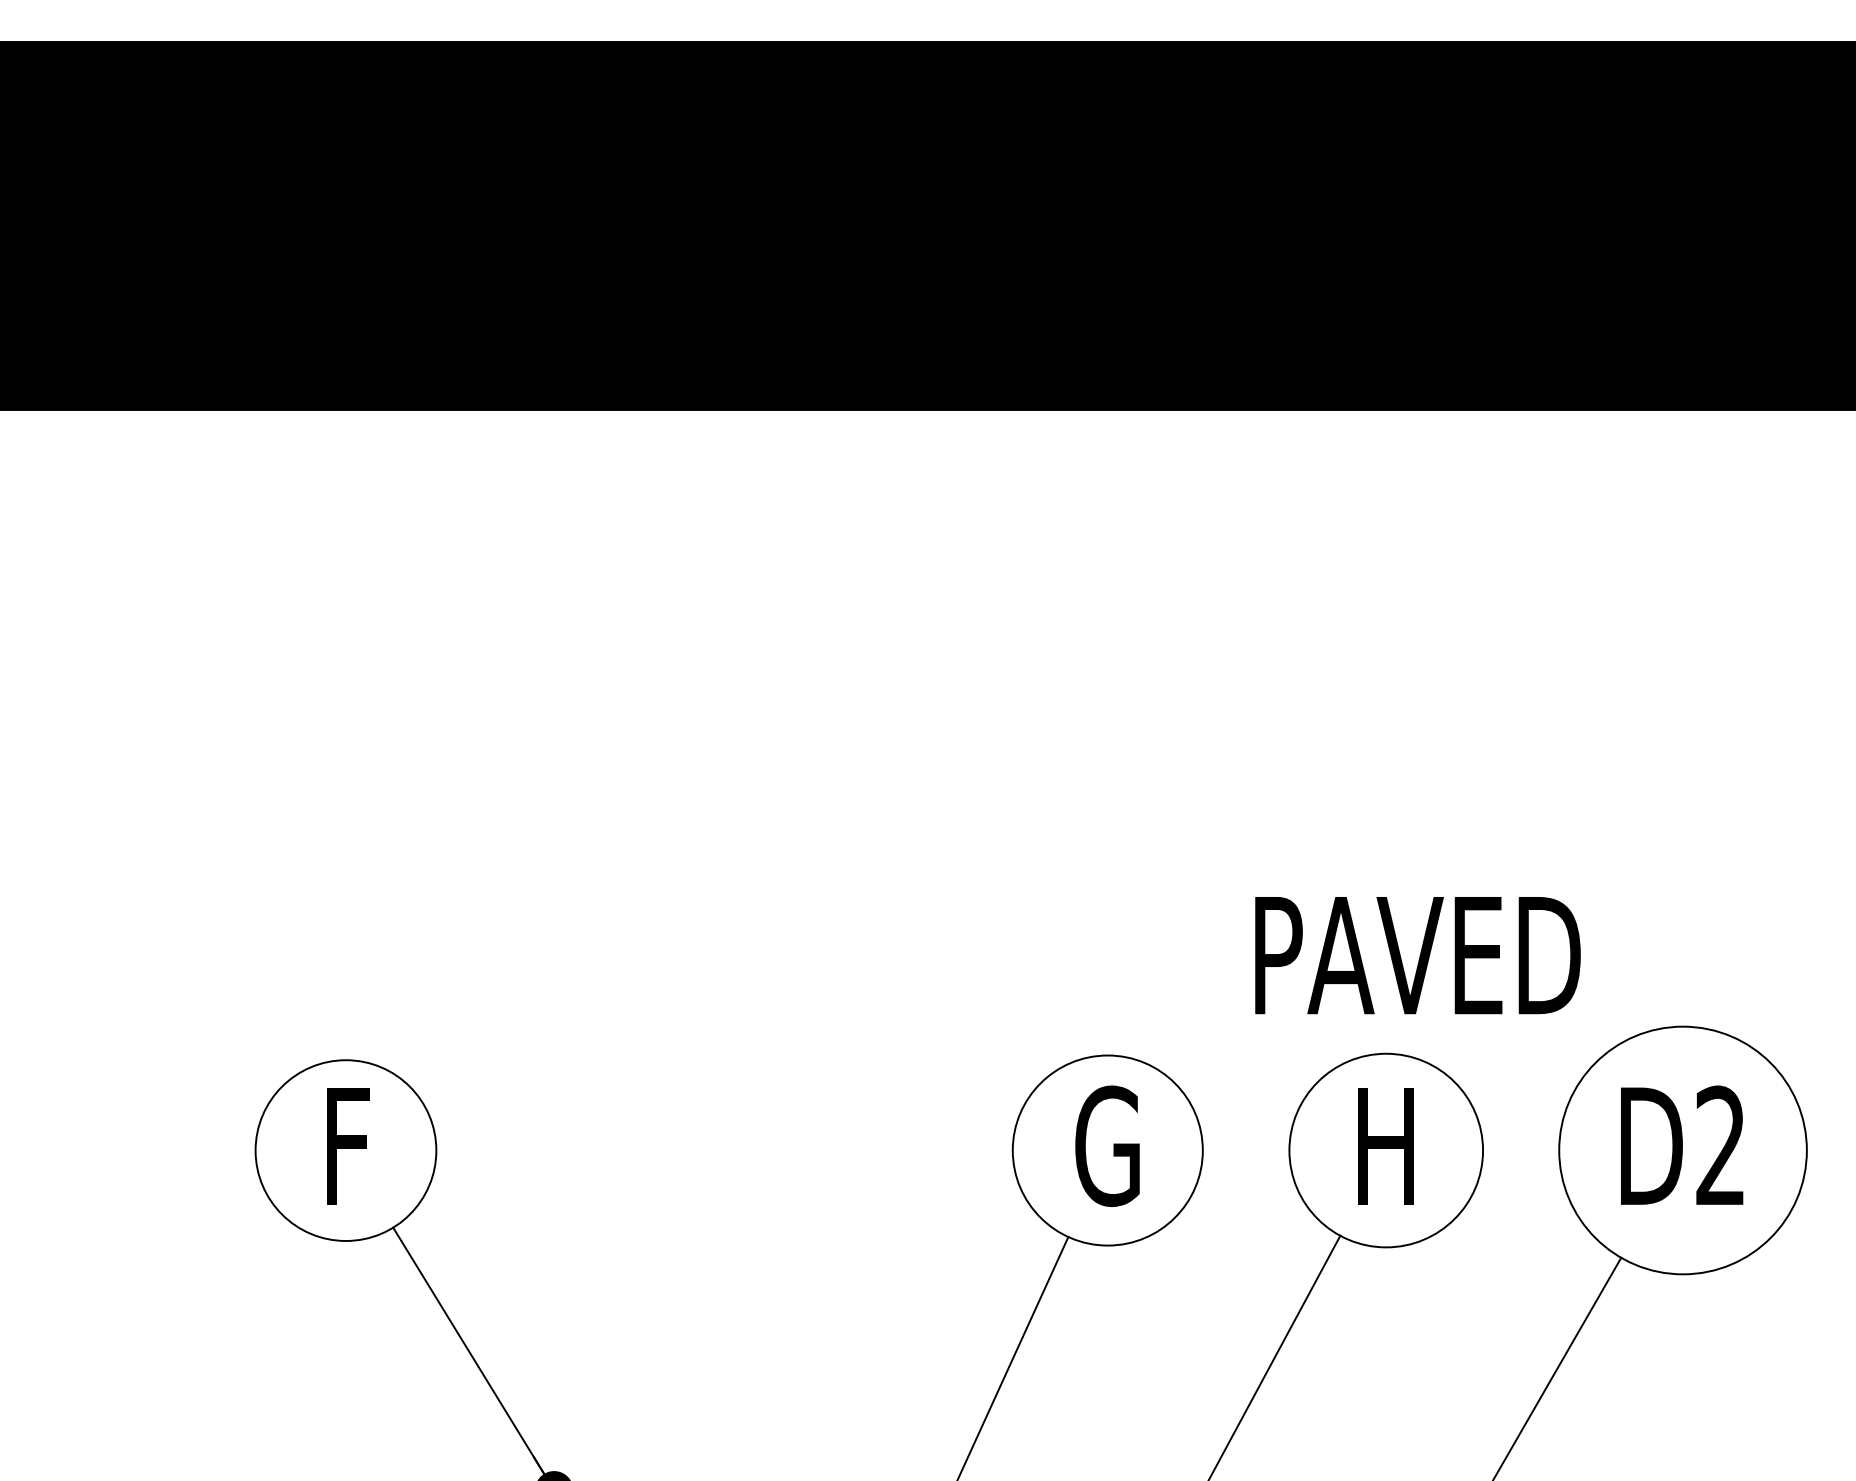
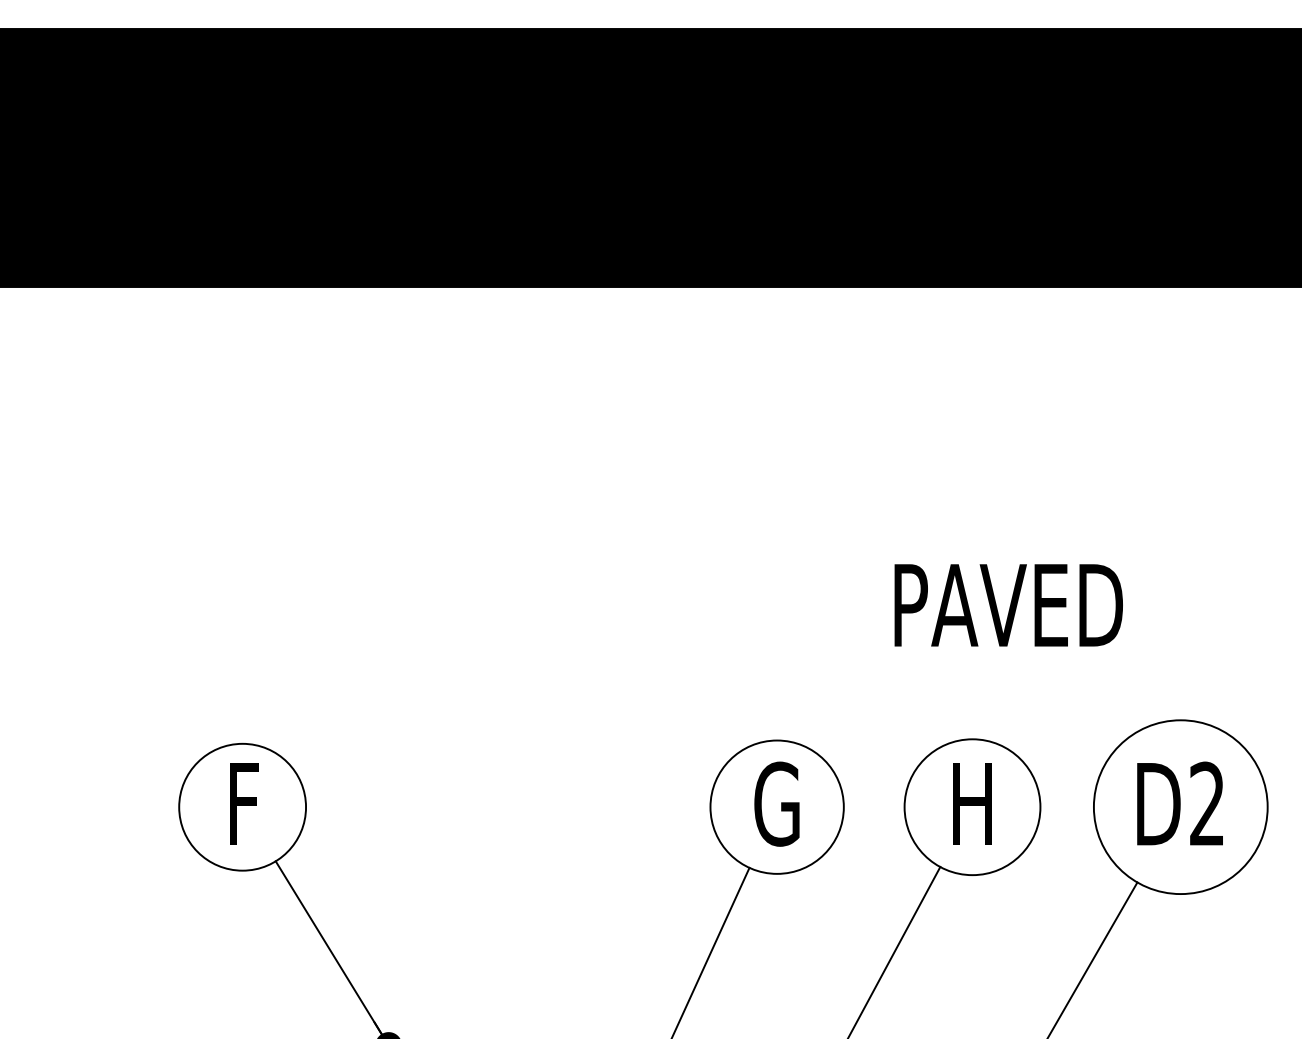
text: (1417, 955) -> (1008, 605), moved

